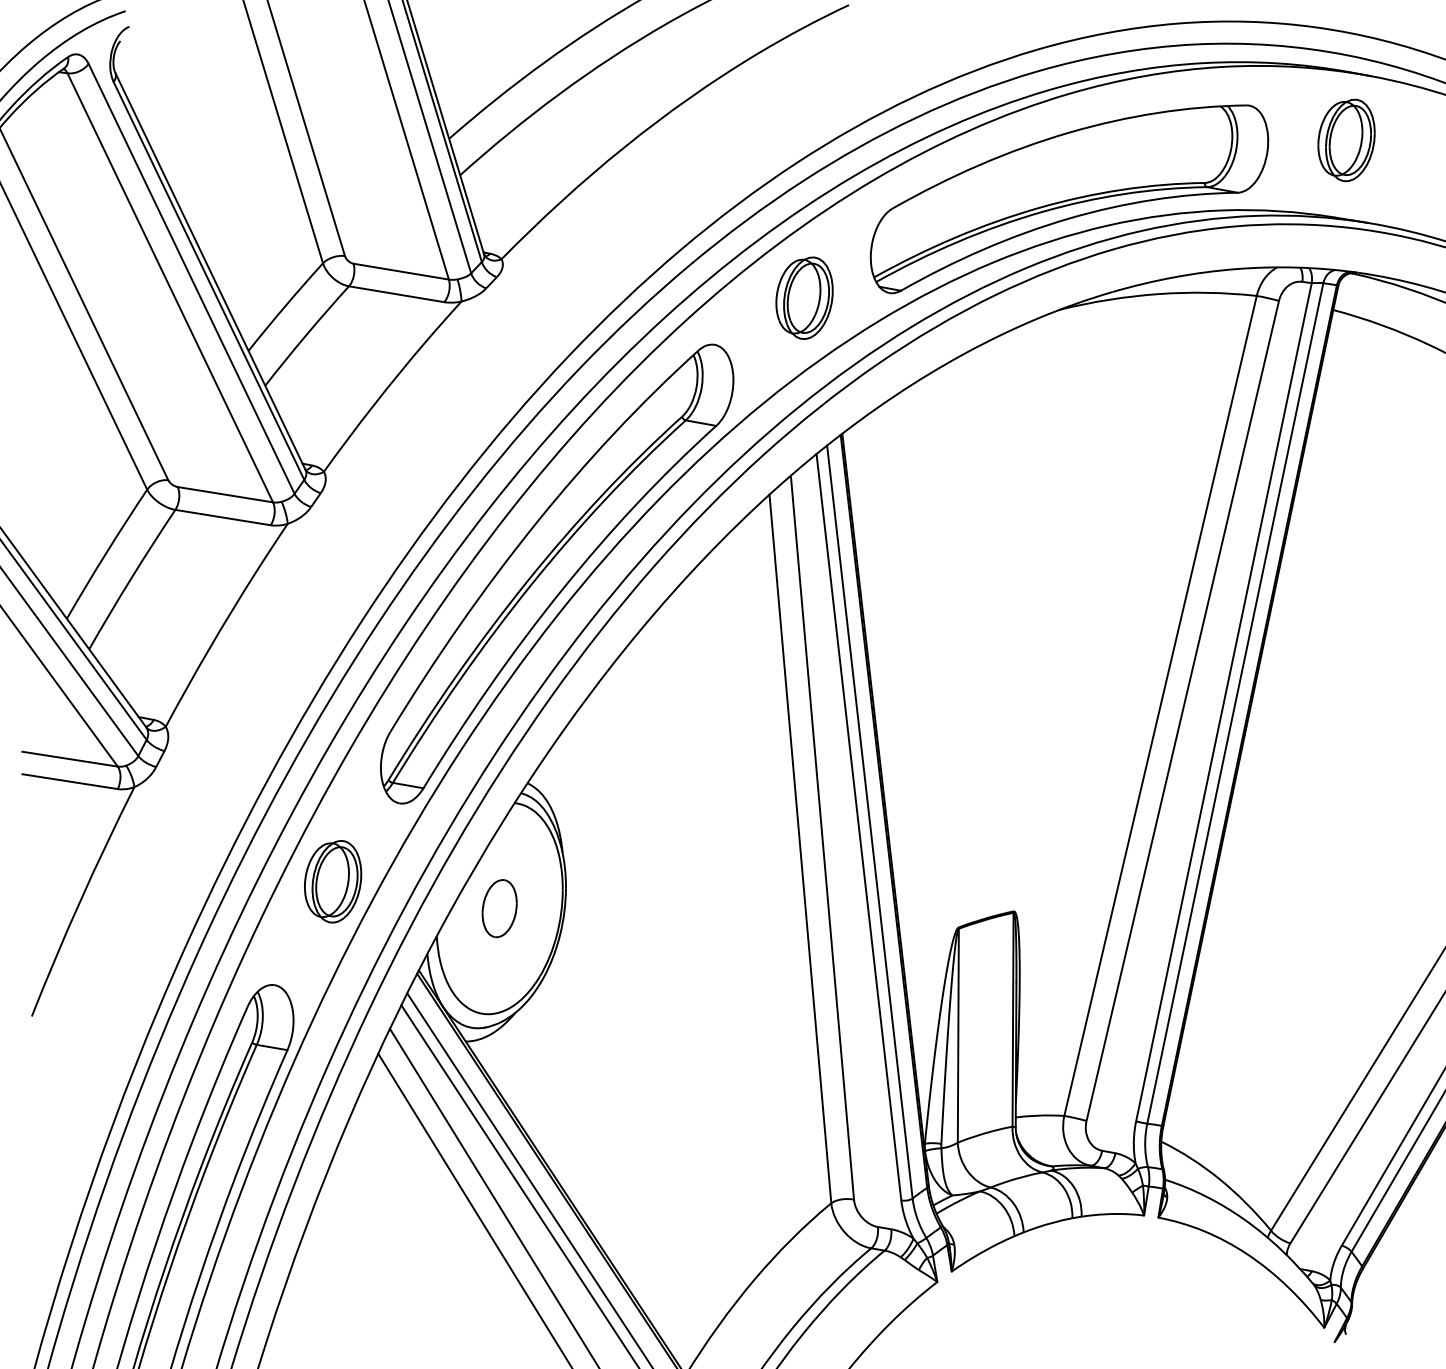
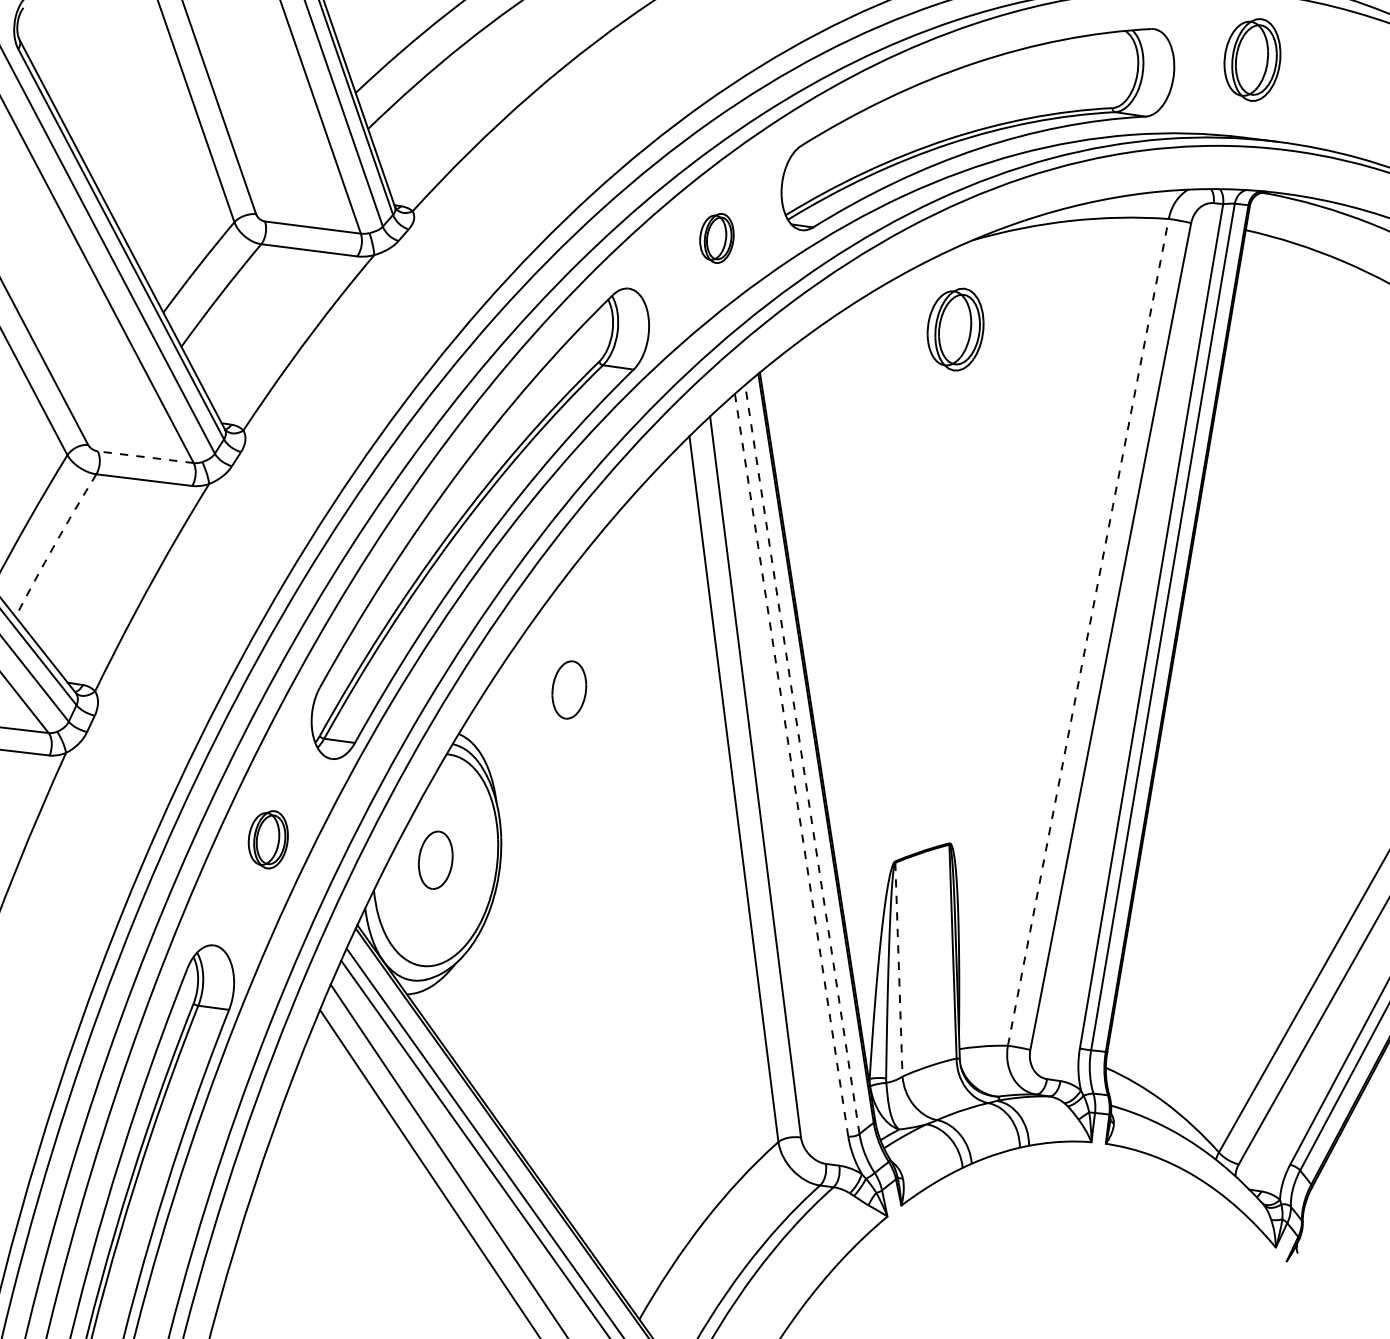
part: (804, 297) -> (716, 237), size x0.6
part: (1039, 398) -> (955, 329), added
line: (224, 494) -> (144, 457), solid -> dashed
arc: (131, 578) -> (55, 544), solid -> dashed
line: (1160, 705) -> (1088, 631), solid -> dashed
part: (639, 743) -> (569, 689), added
line: (869, 822) -> (801, 760), solid -> dashed
line: (858, 827) -> (791, 765), solid -> dashed
part: (333, 881) -> (268, 839), size x0.7
line: (958, 1035) -> (899, 969), solid -> dashed

